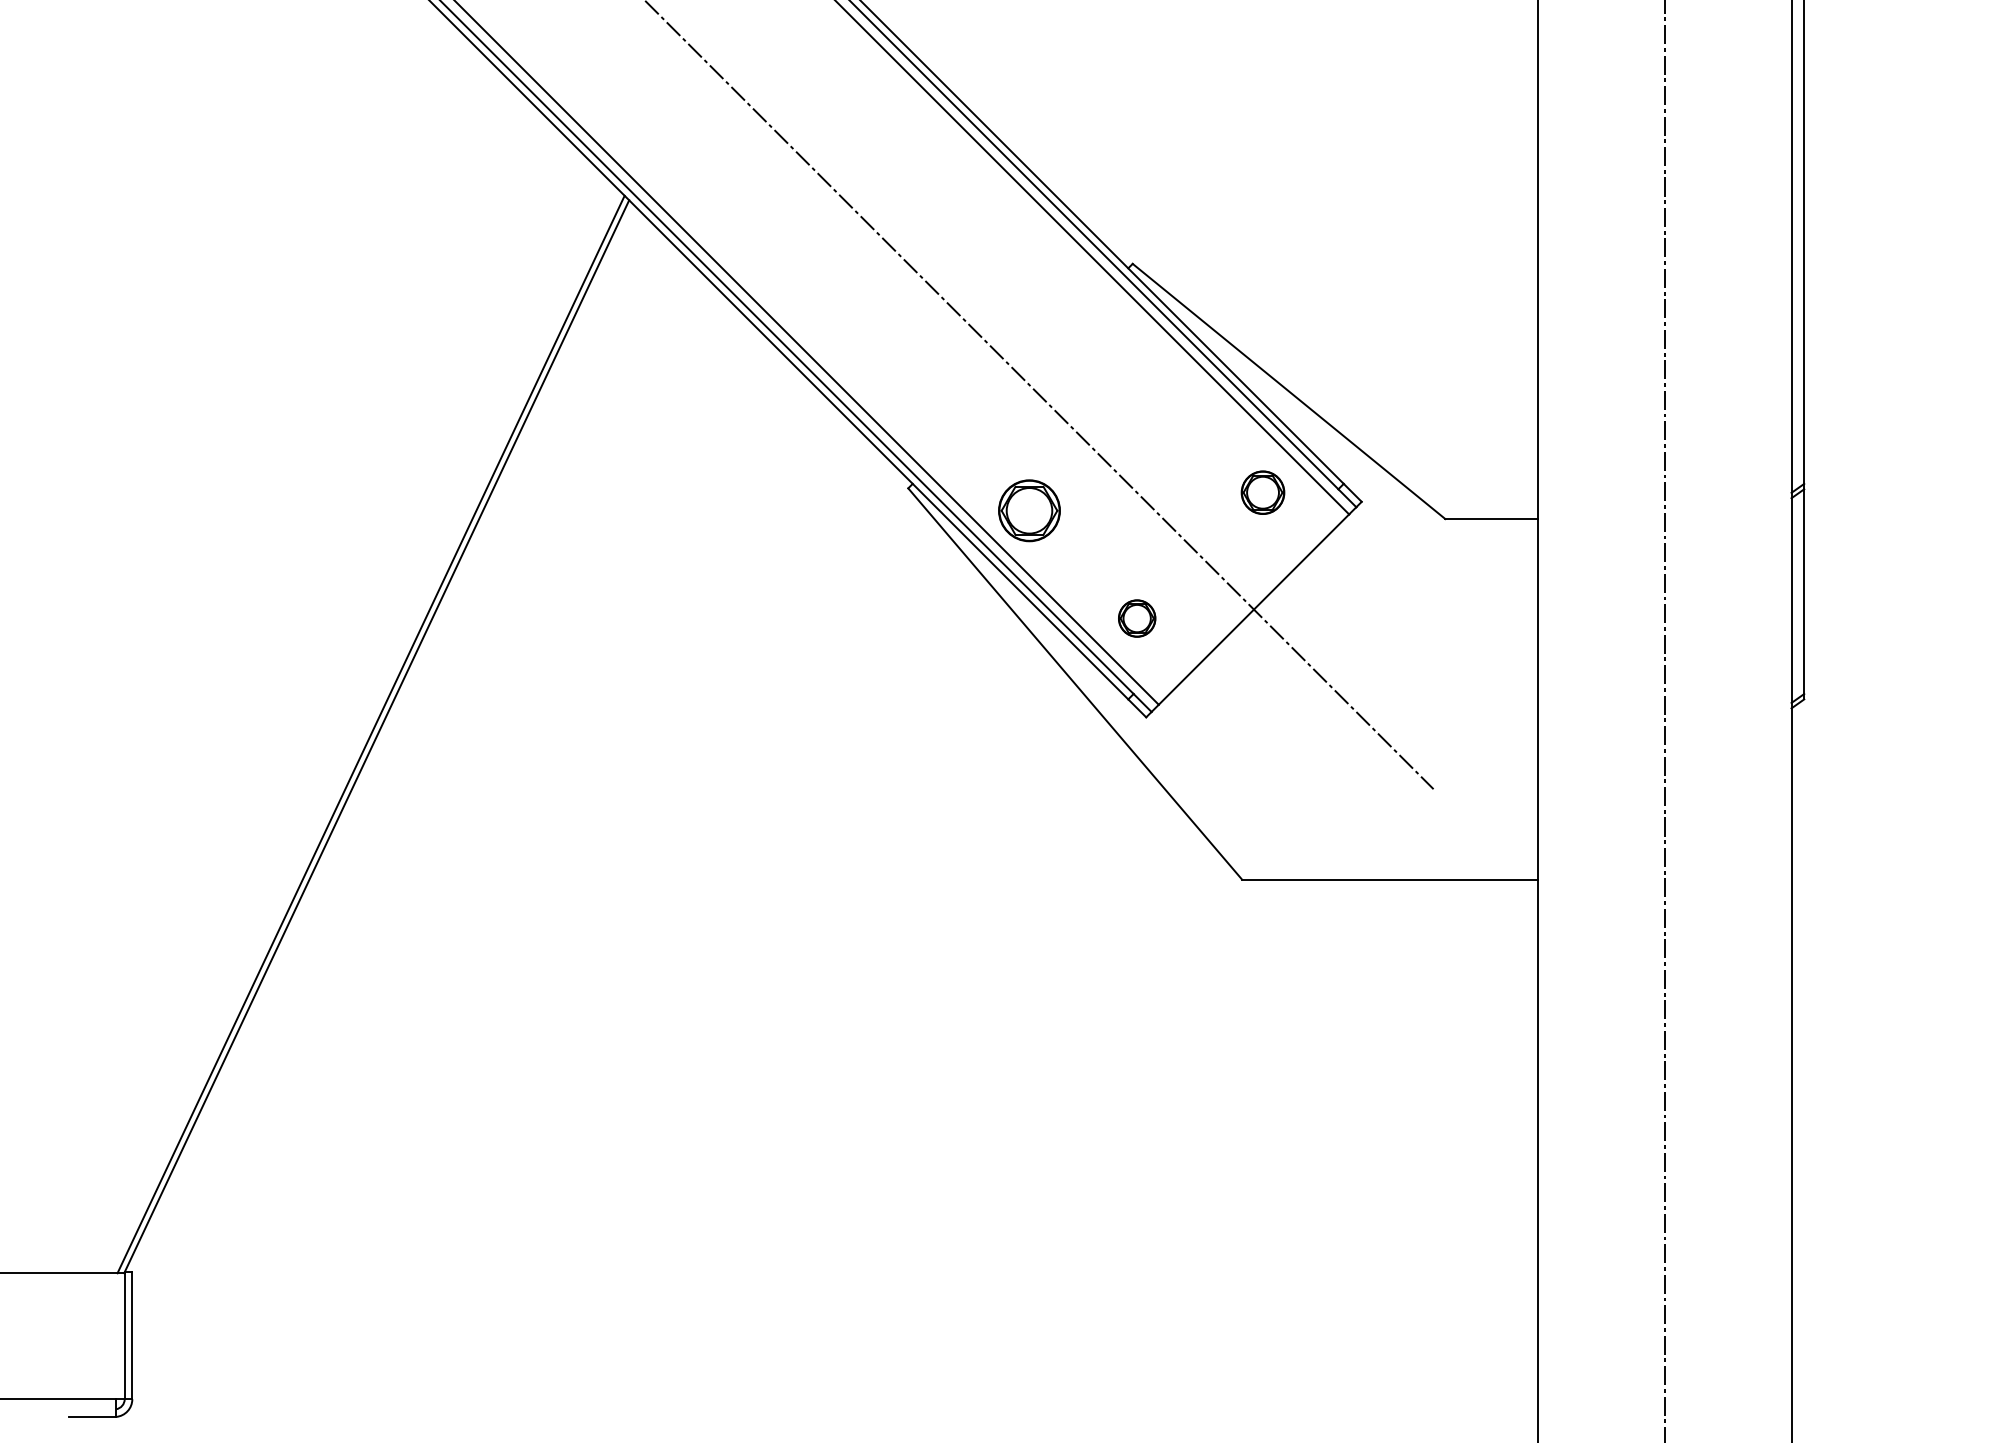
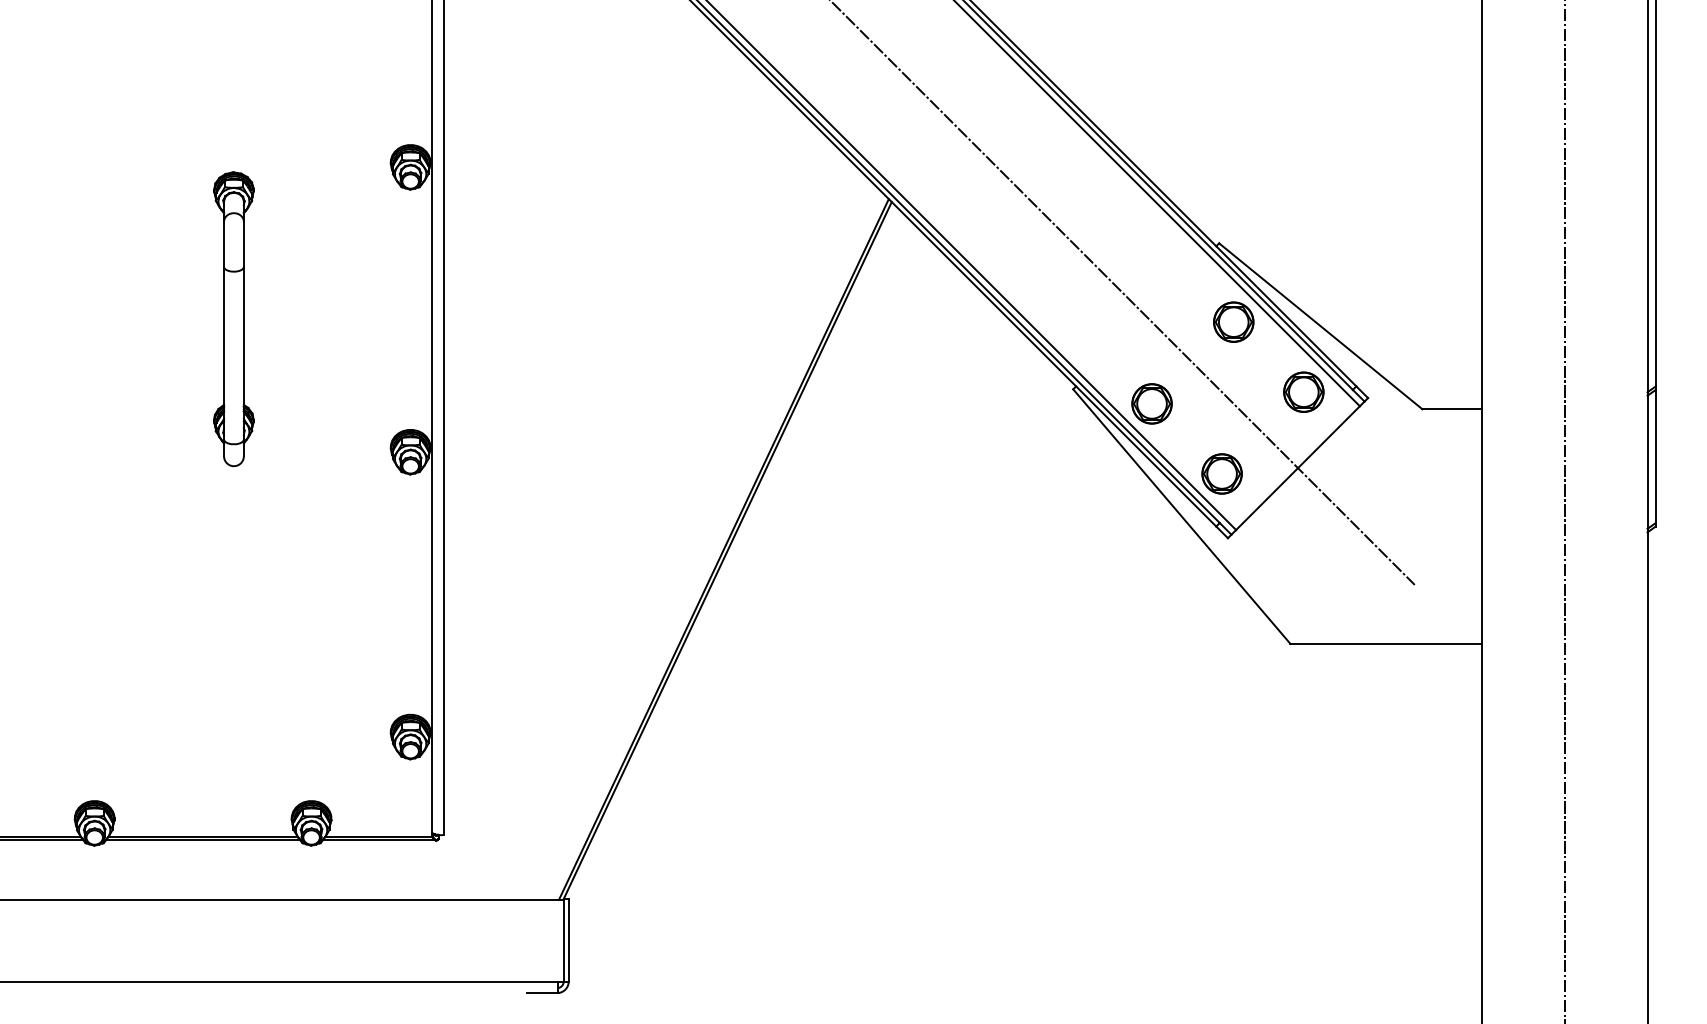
part: (1154, 384) -> (1233, 321), added
part: (1262, 491) -> (1303, 391), size x1.43
part: (1136, 617) -> (1221, 473), size x1.67

